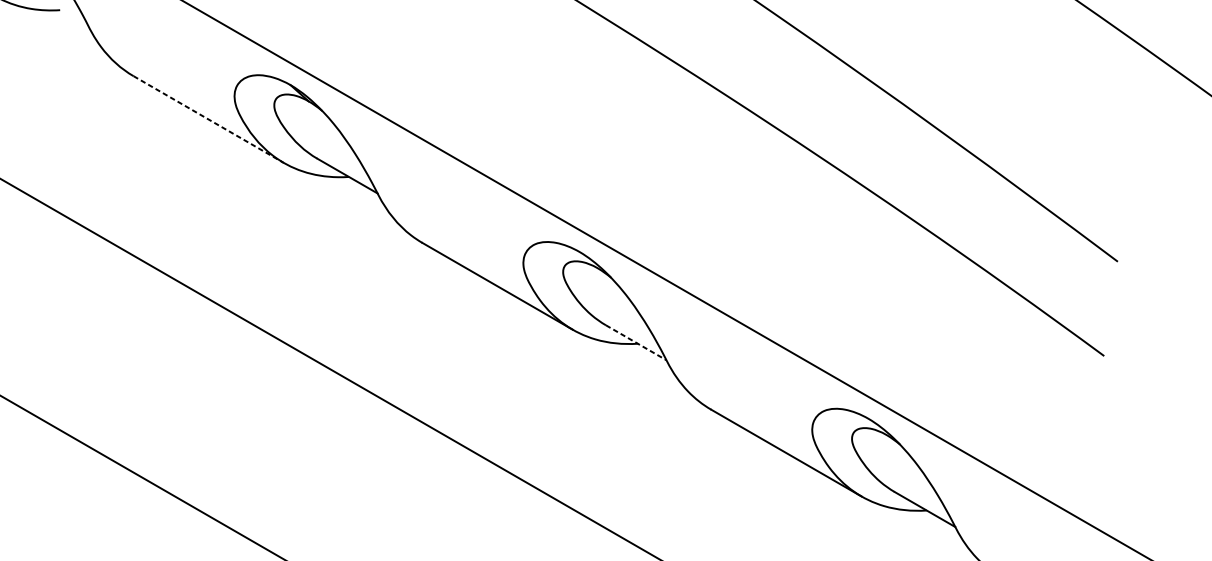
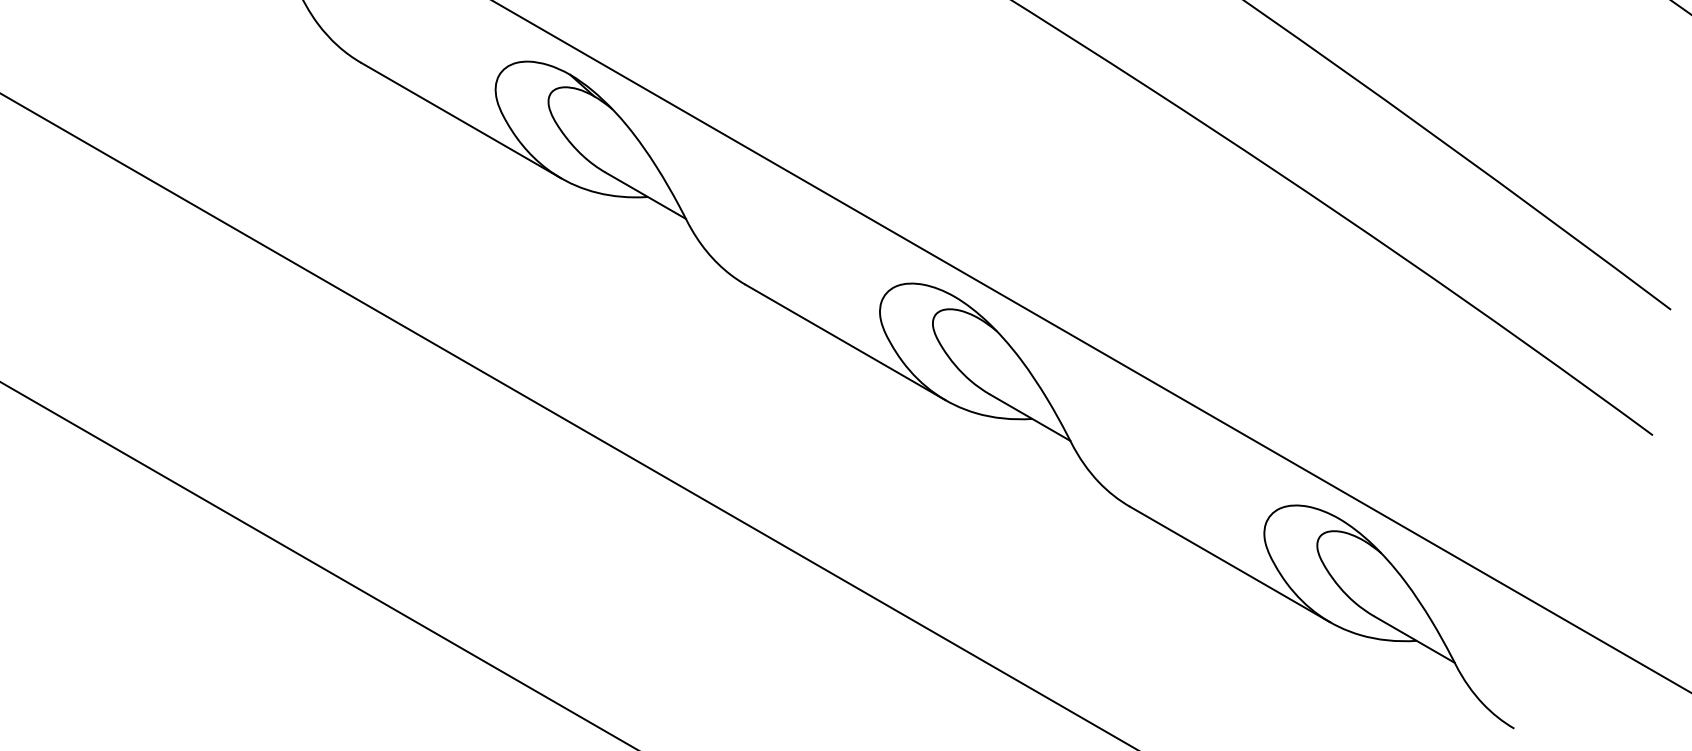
line: (208, 119) -> (461, 120), dashed -> solid
line: (636, 342) -> (1030, 417), dashed -> solid

